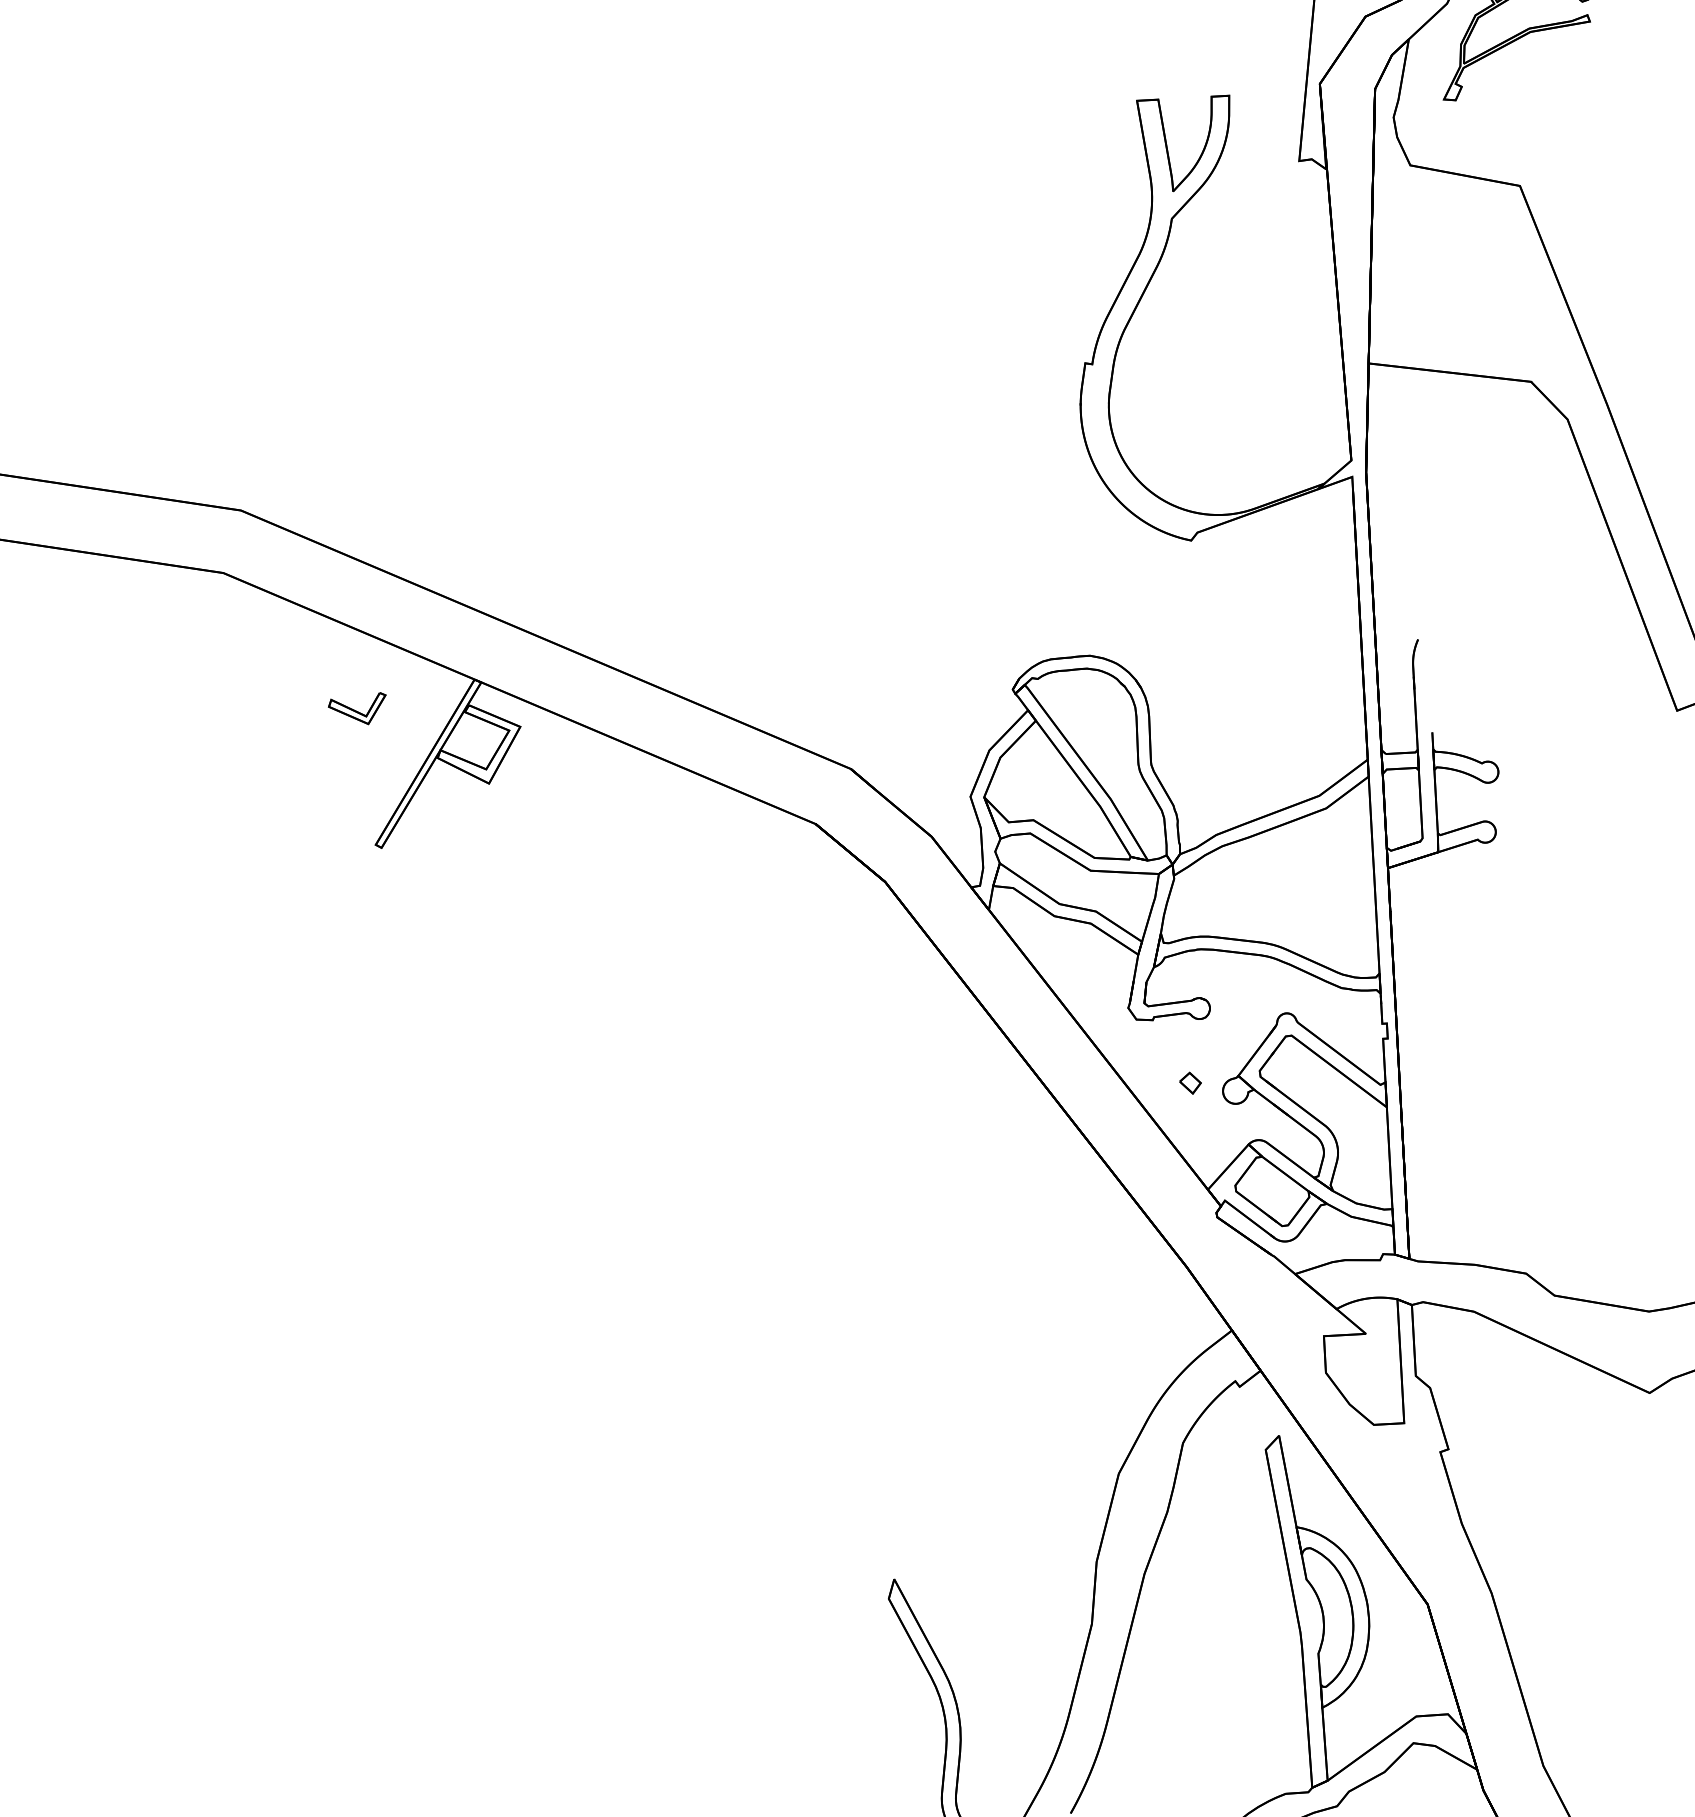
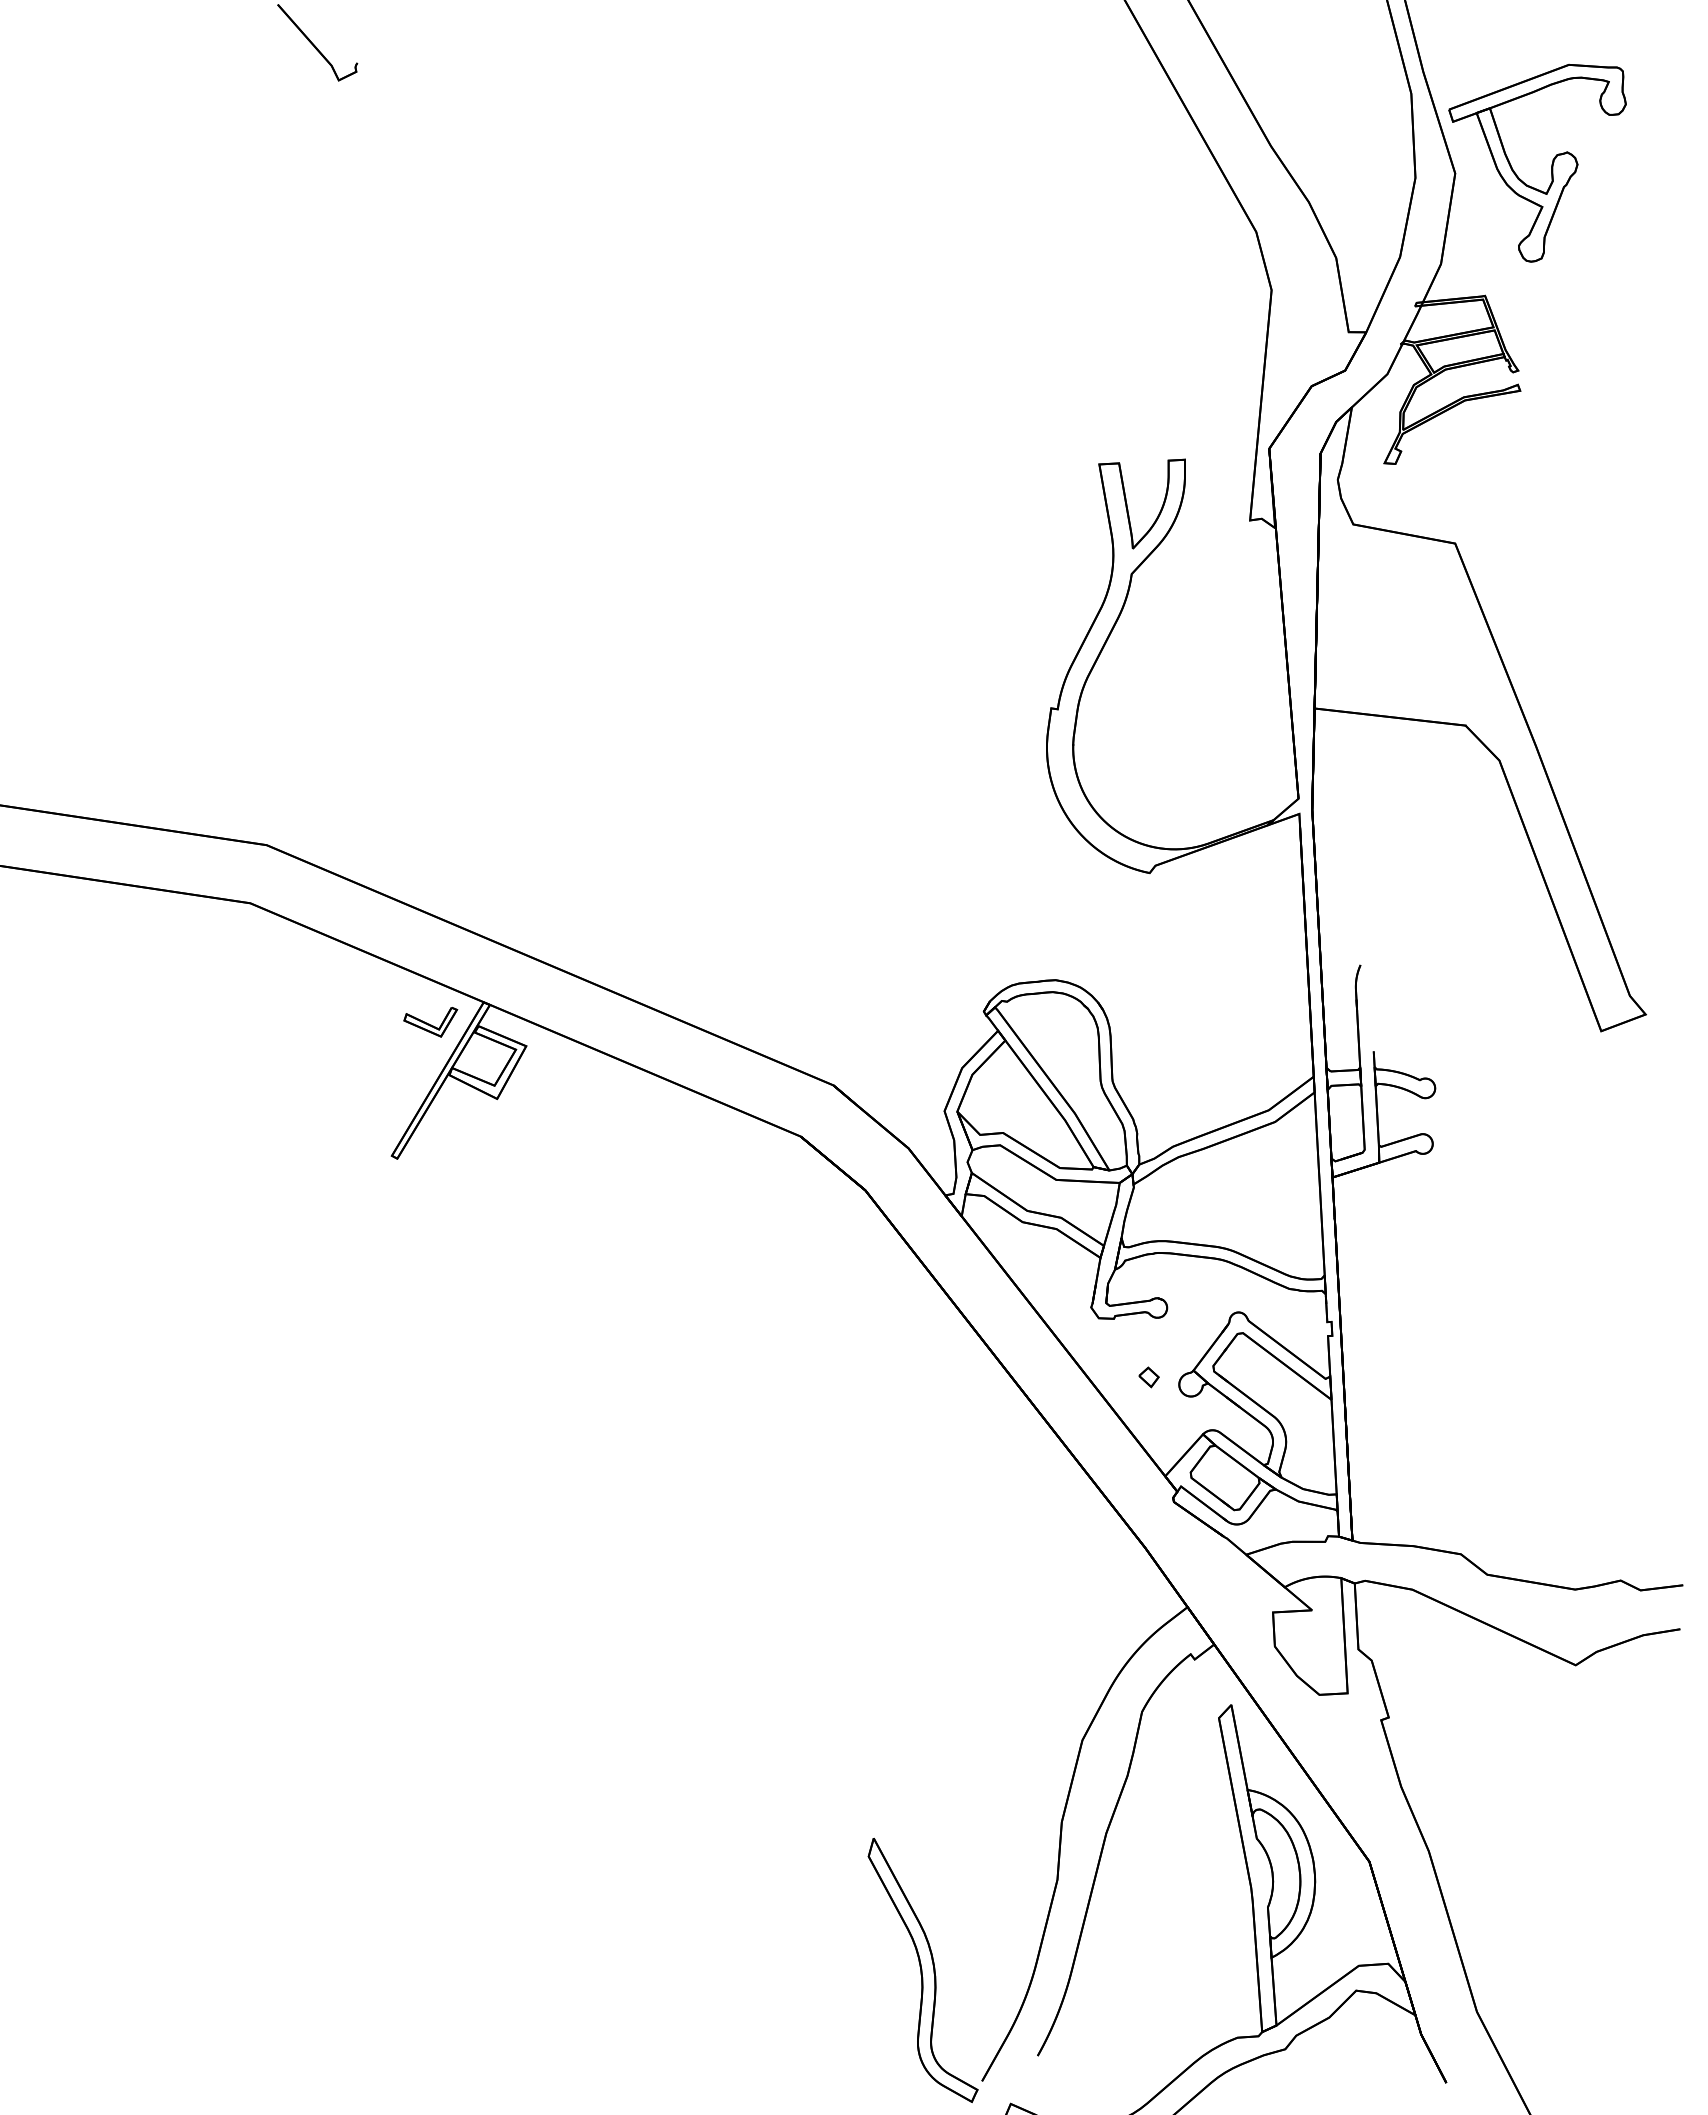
part: (357, 708) -> (430, 1022), moved

